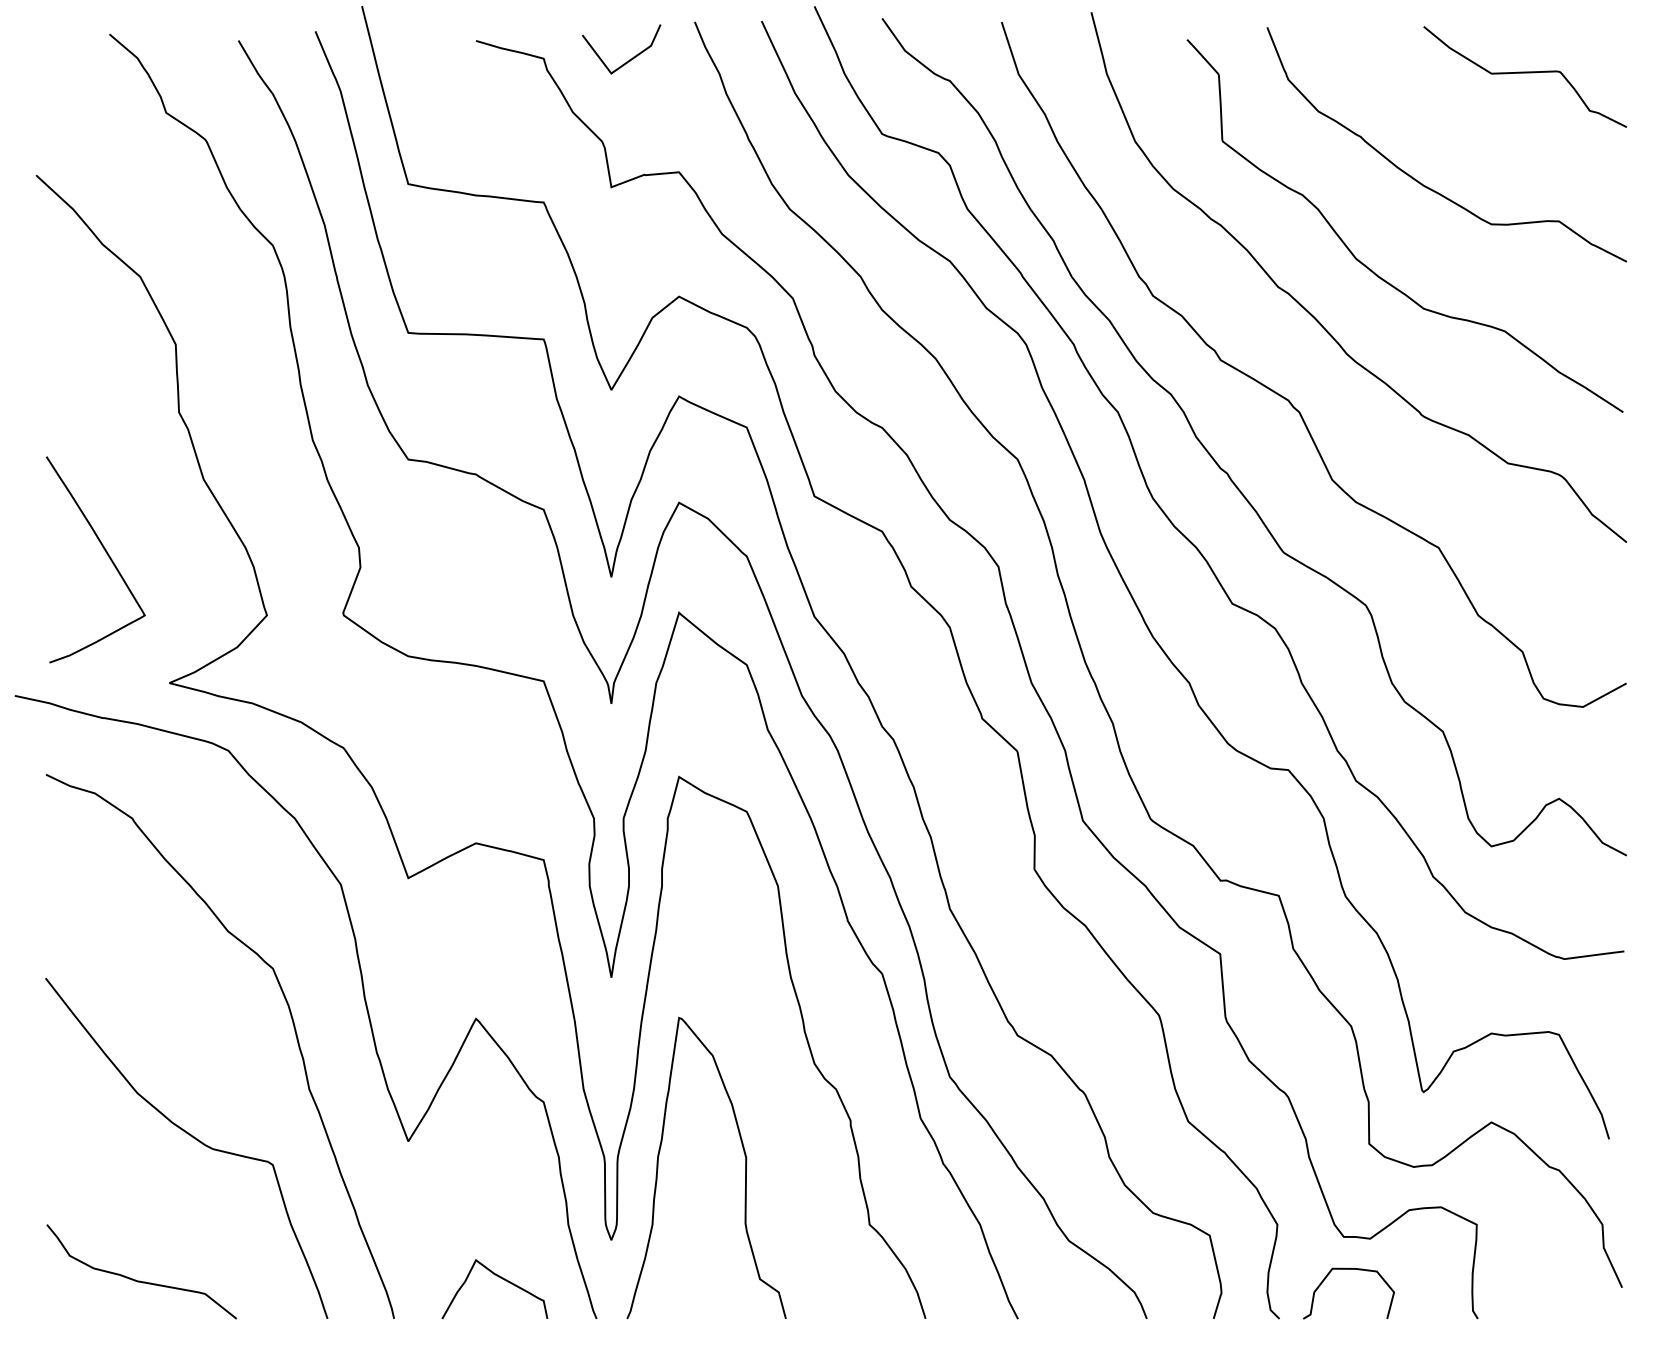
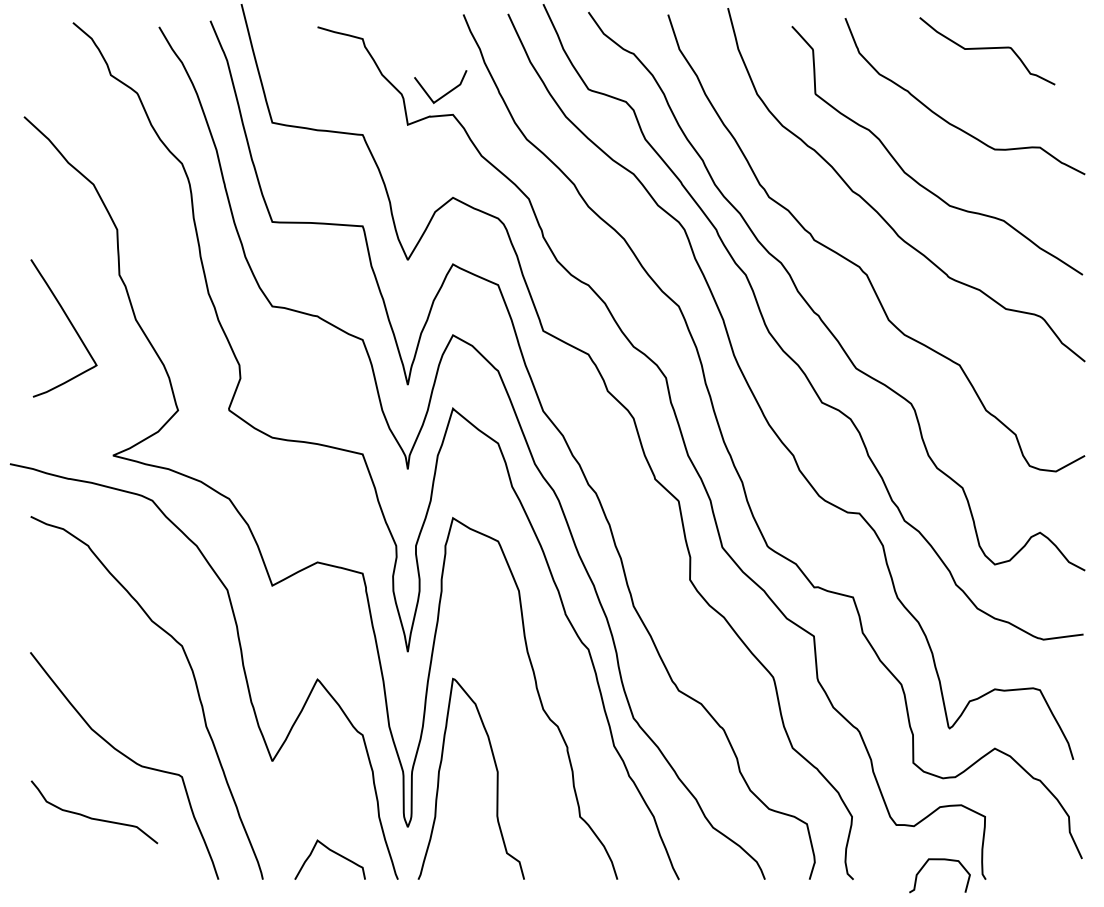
line: (630, 57) -> (446, 92), moved
curve: (1525, 74) -> (987, 49), moved
curve: (105, 554) -> (70, 324), moved
curve: (1348, 1270) -> (939, 860), moved
curve: (138, 1279) -> (92, 817), moved

